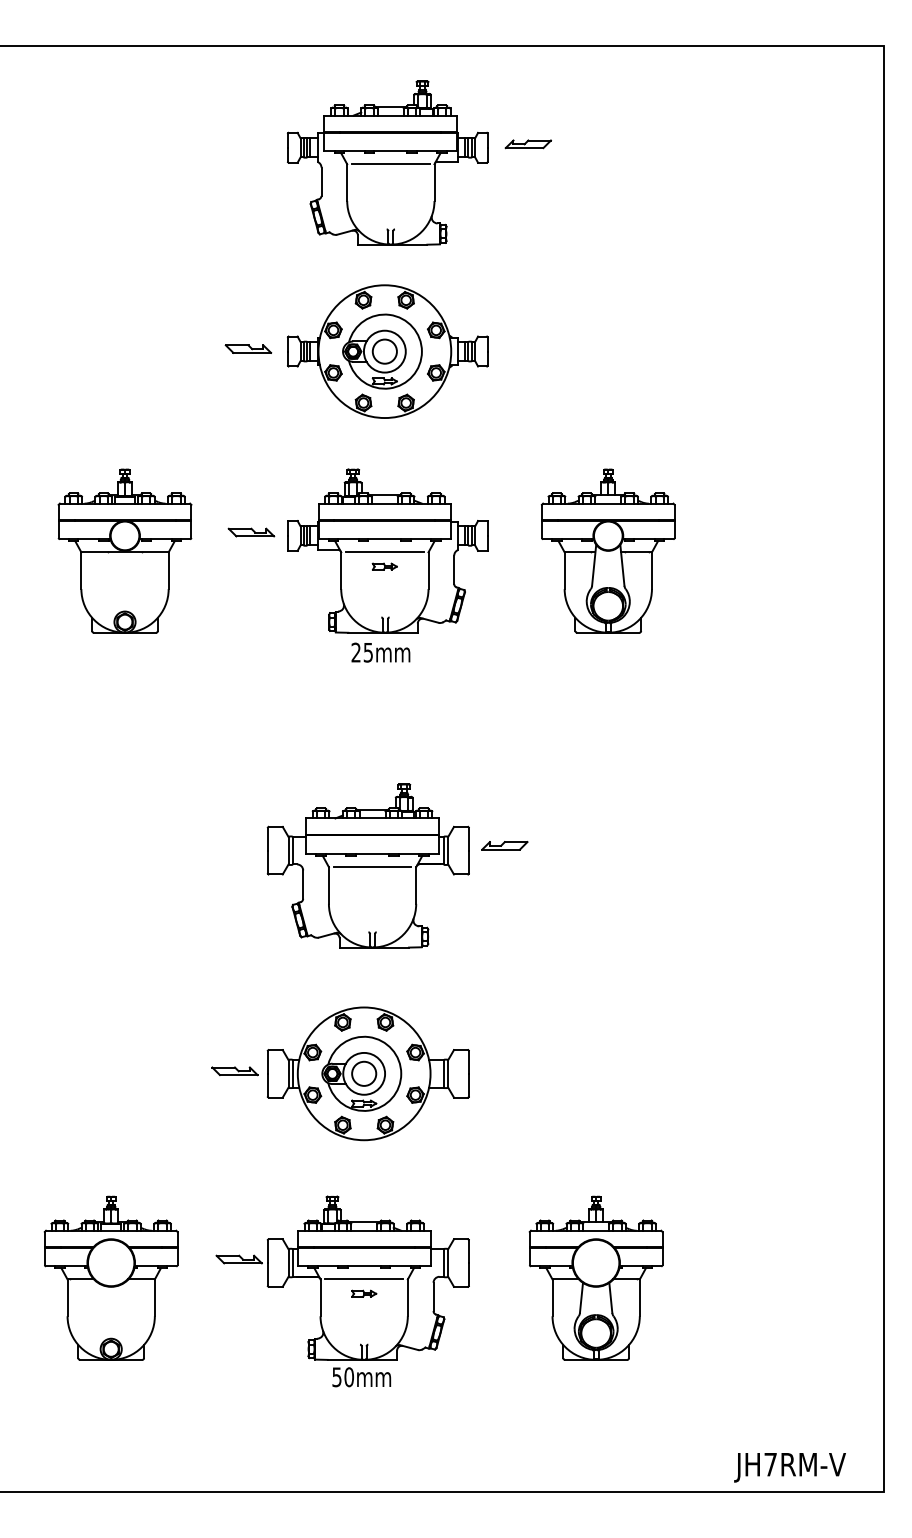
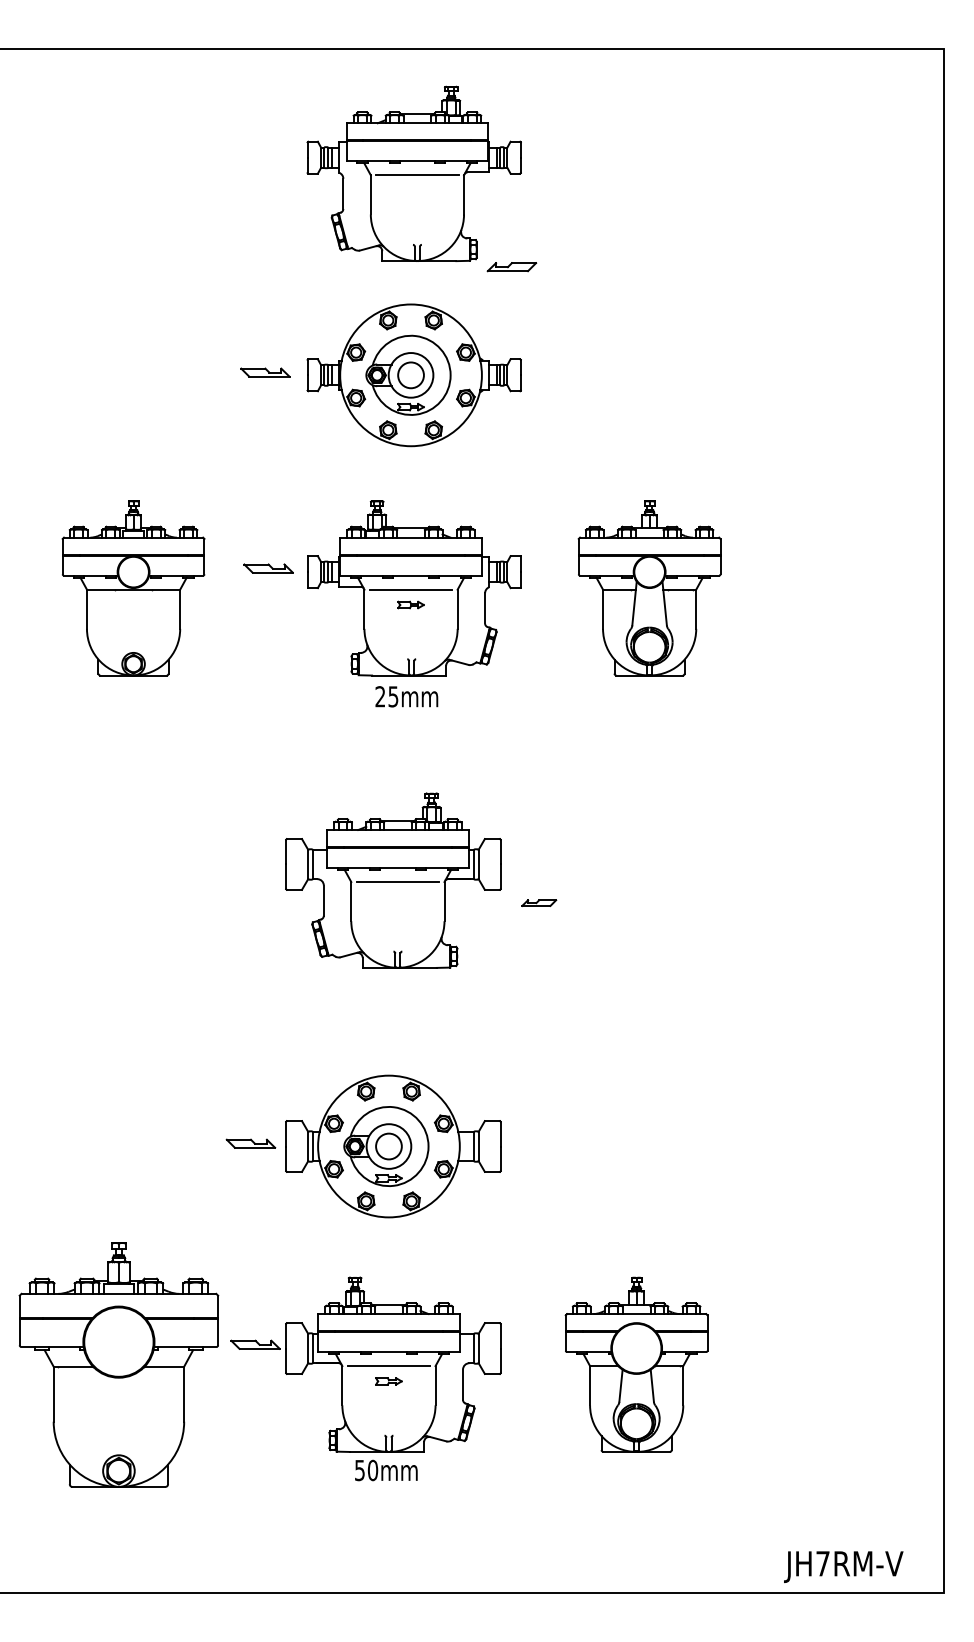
part: (527, 144) -> (511, 267), moved
part: (504, 845) -> (538, 902), size x0.7
part: (367, 865) -> (392, 880), moved
part: (110, 1277) -> (118, 1363), size x1.4

